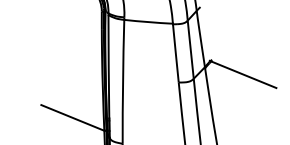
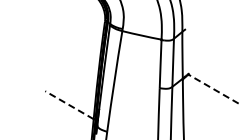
line: (243, 74) -> (213, 88), solid -> dashed
line: (72, 118) -> (69, 105), solid -> dashed

